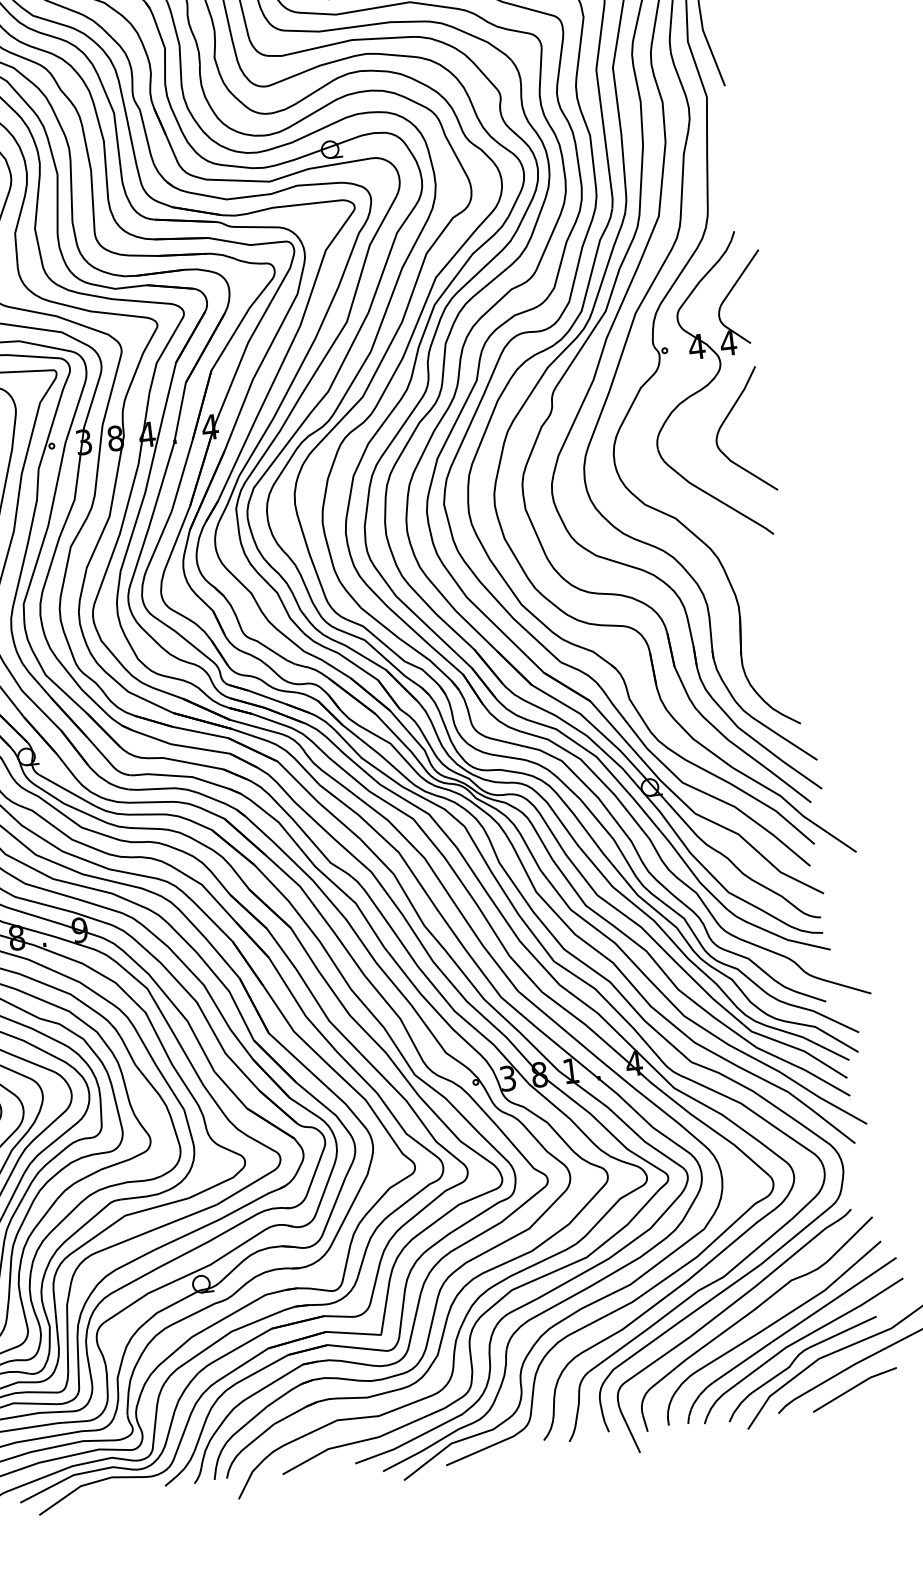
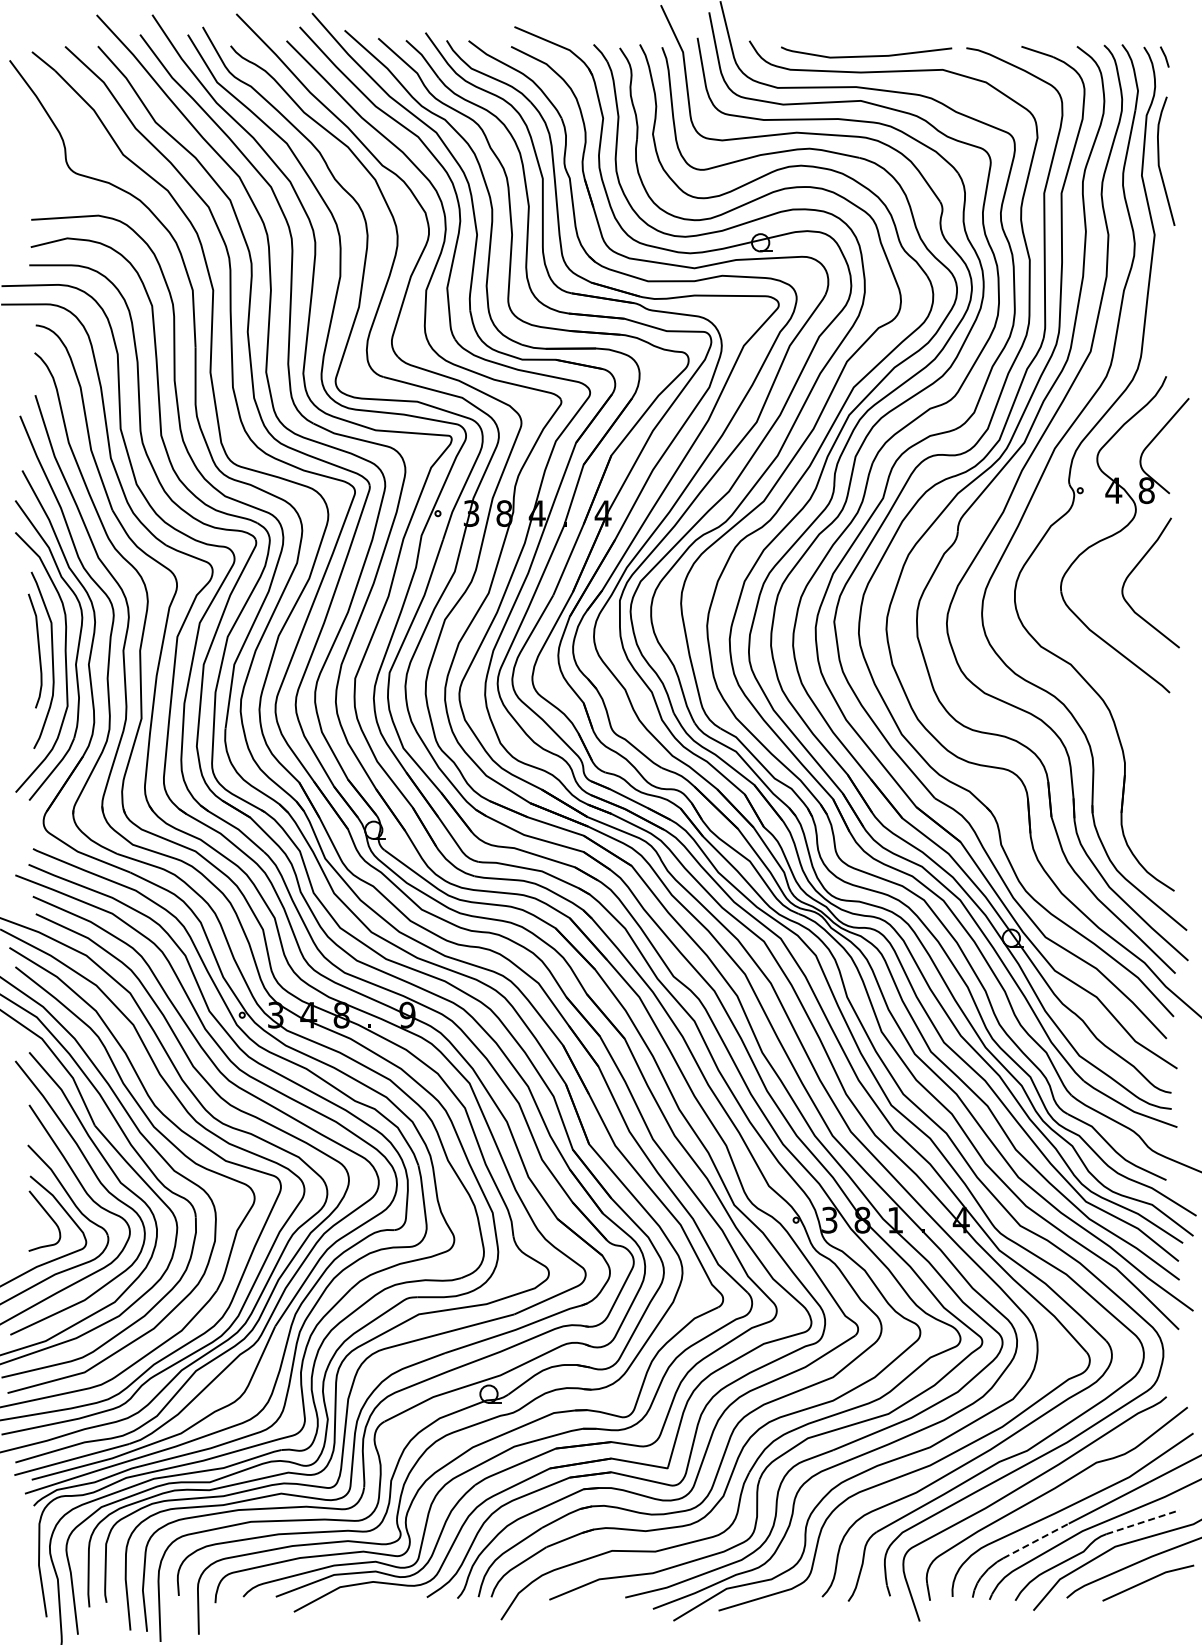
text: (728, 342) -> (1146, 490), 4 -> 8
line: (843, 1332) -> (1143, 1522), solid -> dashed
line: (742, 1361) -> (1036, 1540), solid -> dashed

